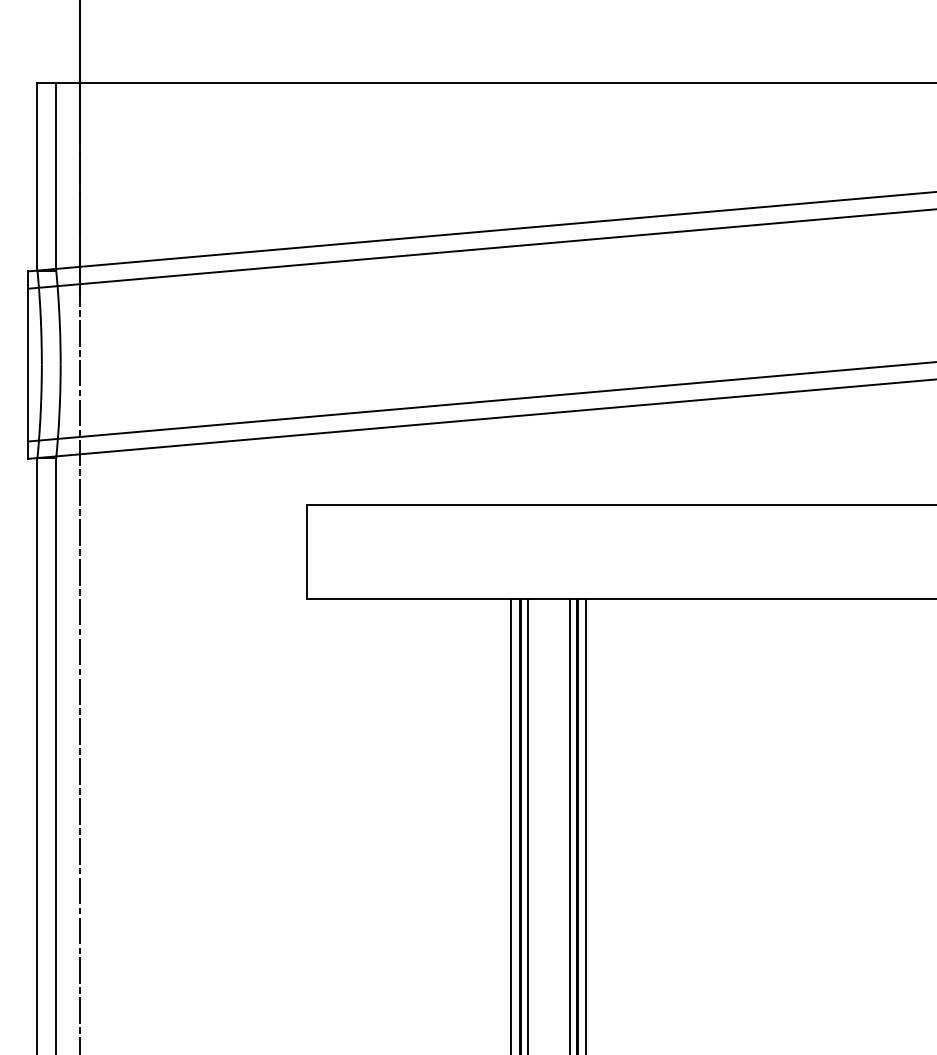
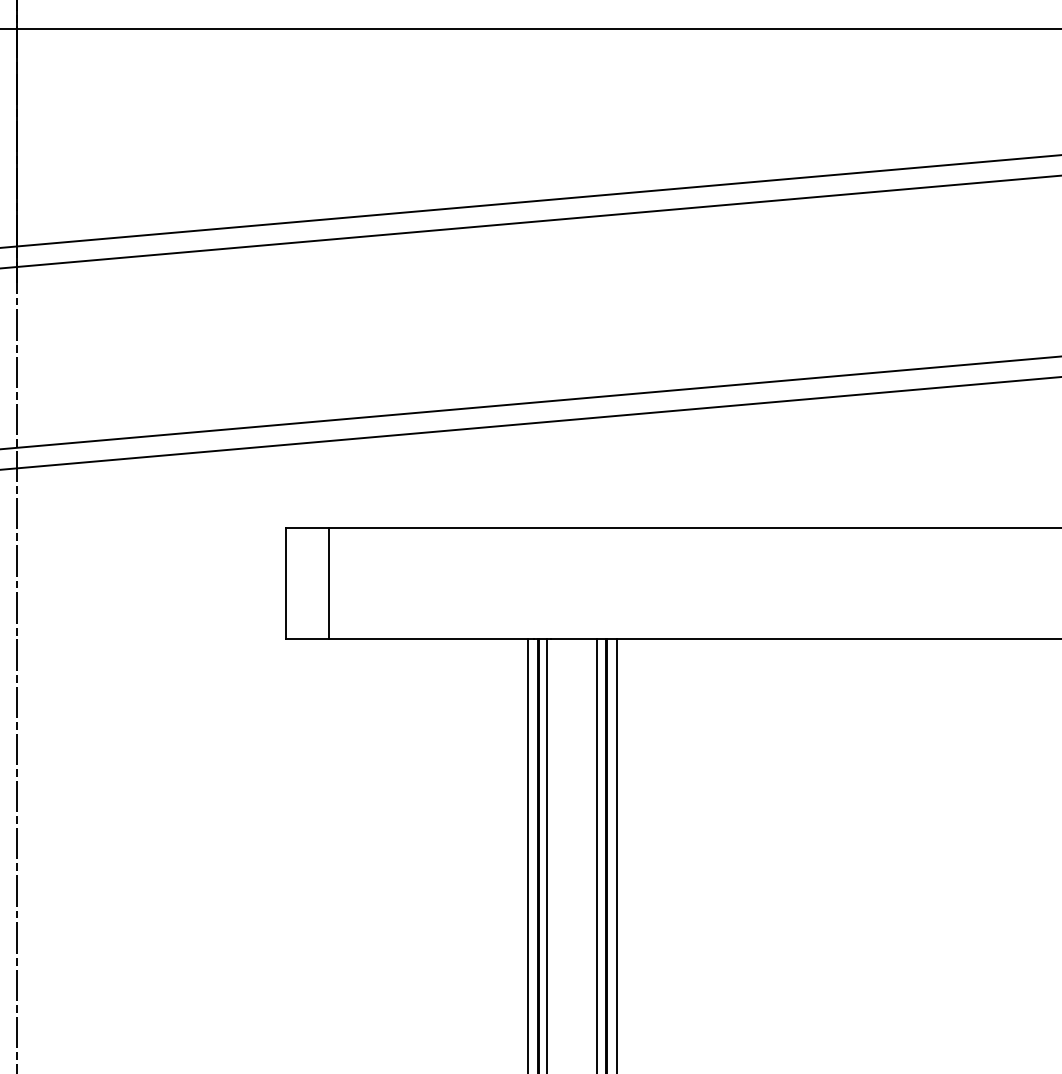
line: (343, 551) -> (329, 583), added

